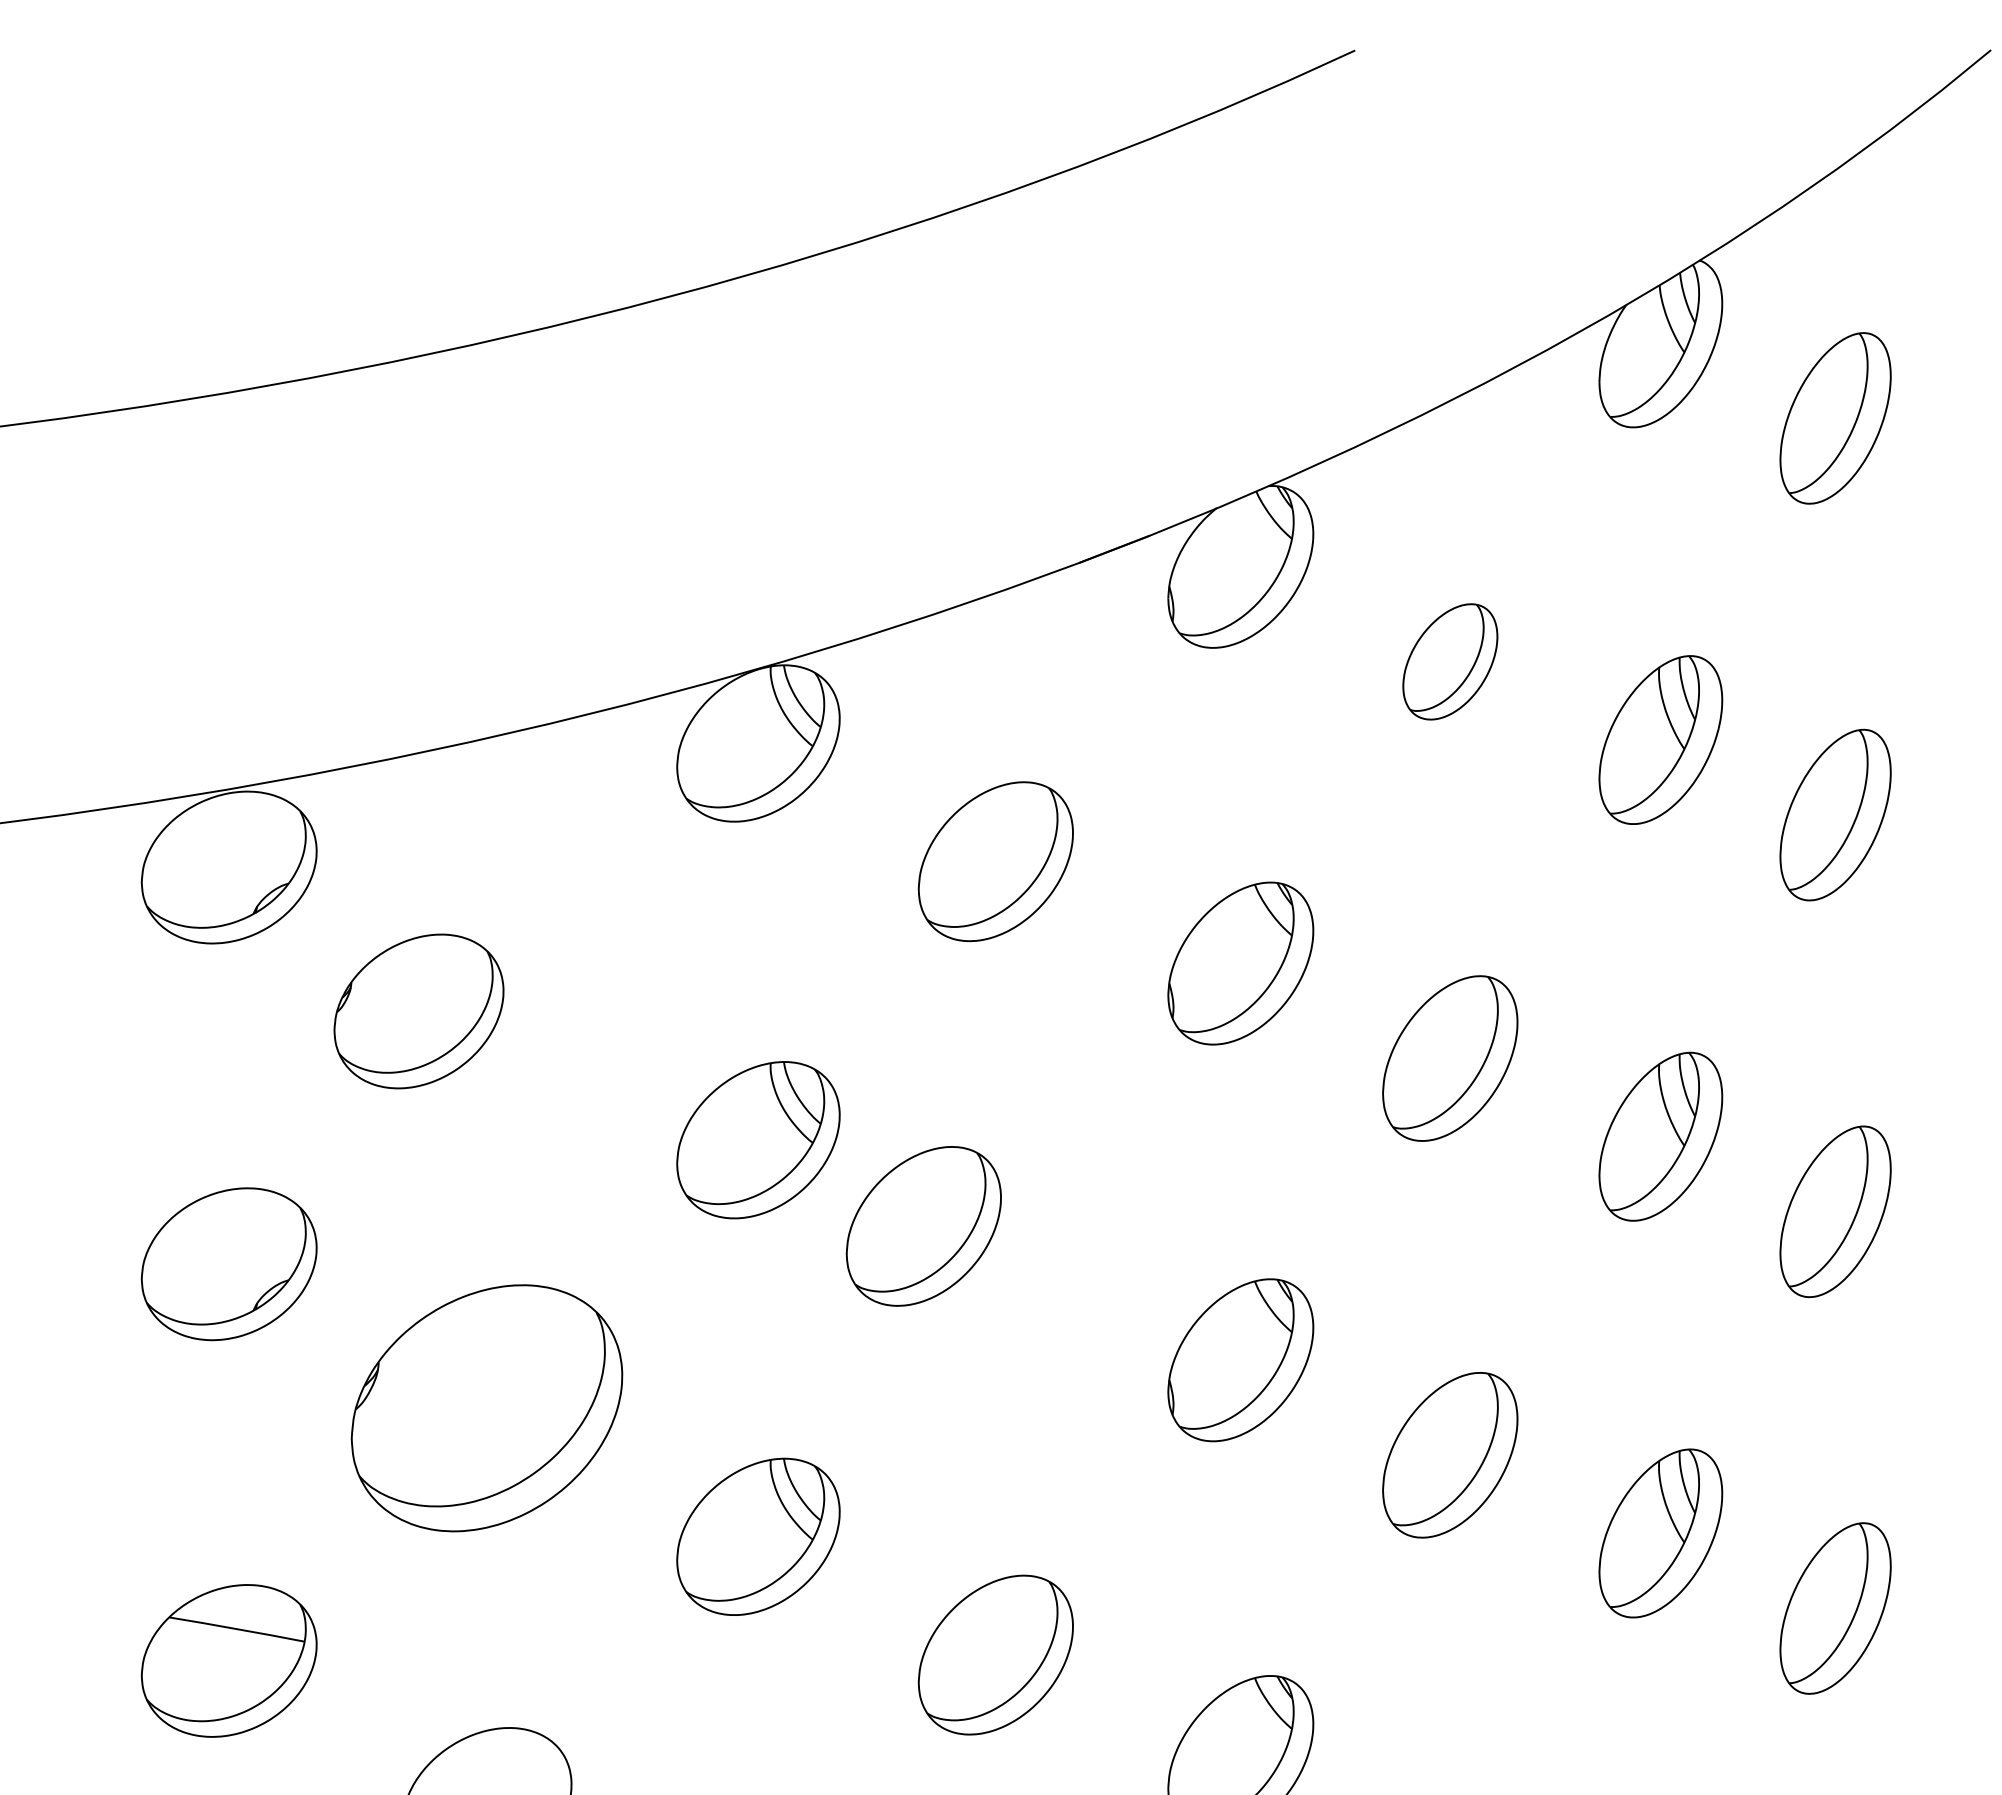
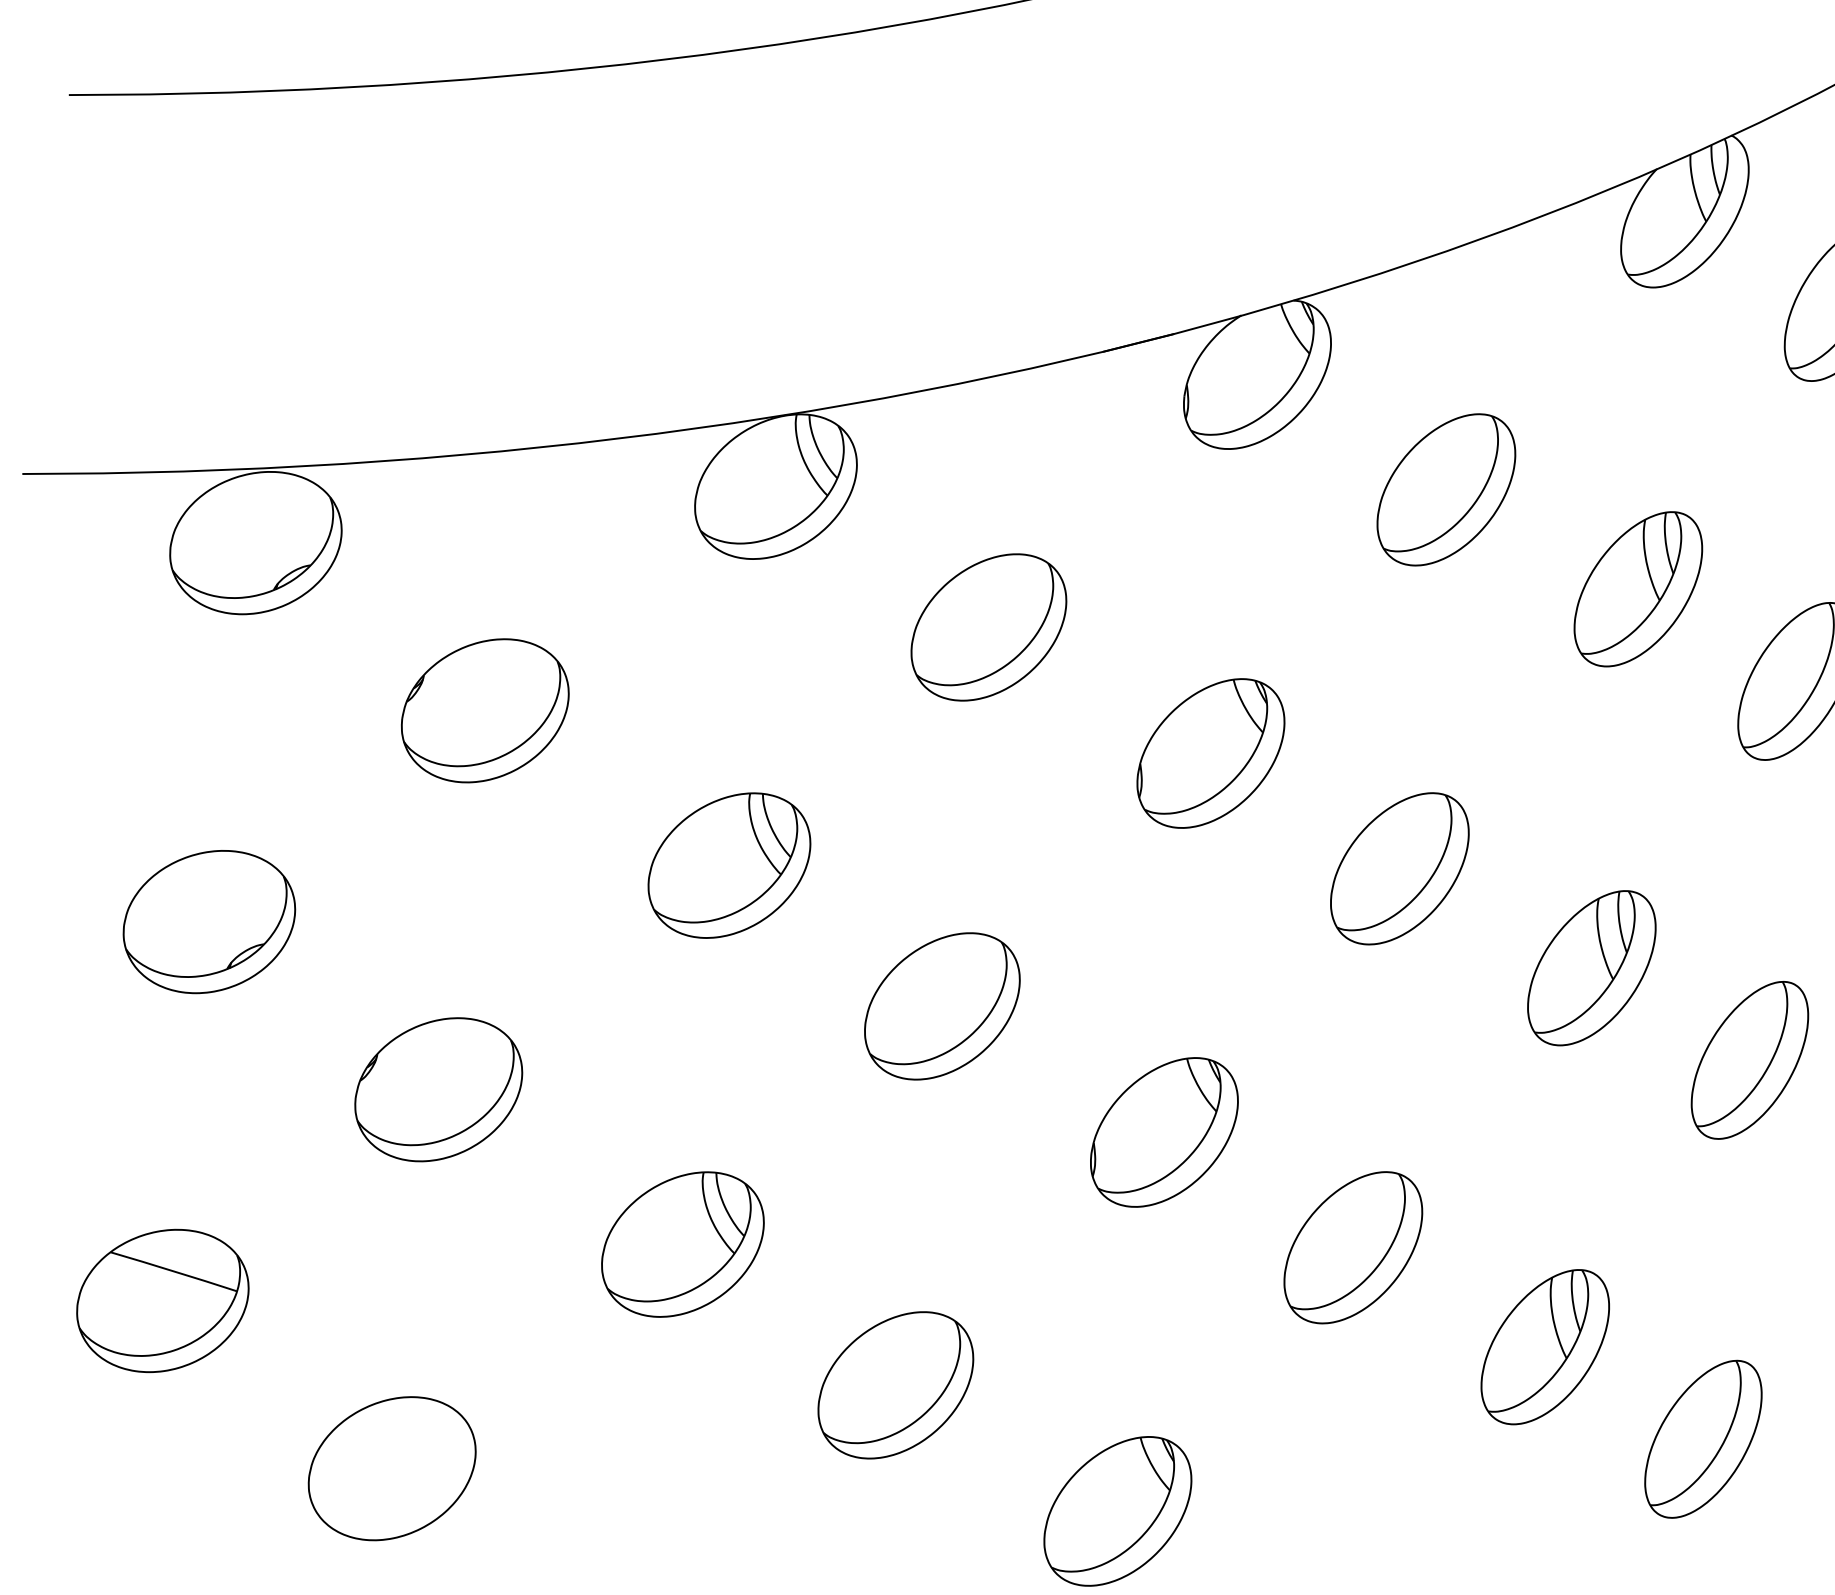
part: (1450, 661) -> (1446, 489), size x1.43
part: (418, 1011) -> (484, 710), moved
part: (923, 1226) -> (941, 1006), moved
part: (486, 1407) -> (438, 1088), size x0.62

